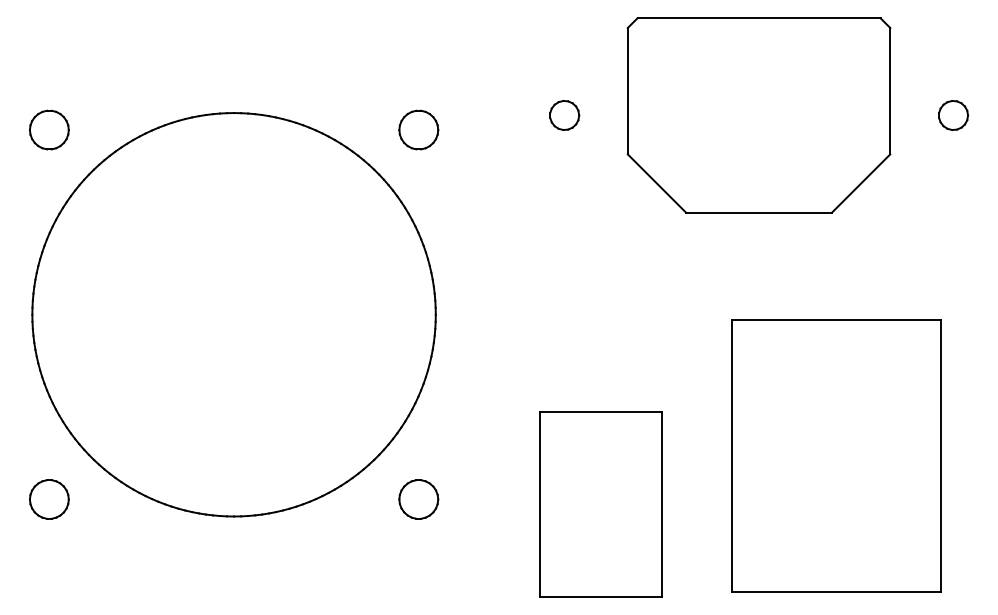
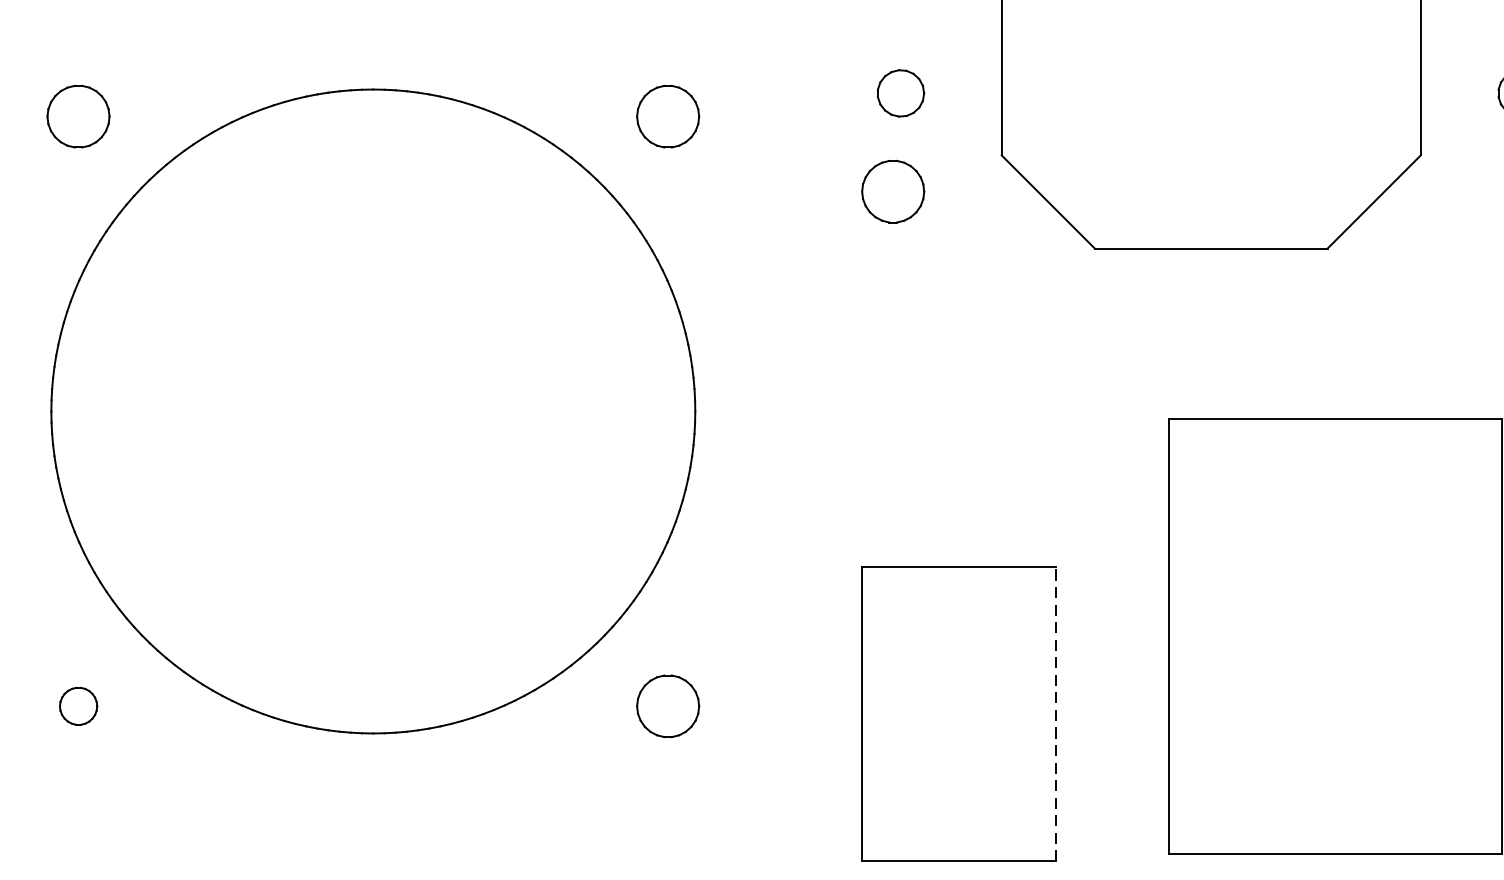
part: (559, 176) -> (892, 190), added
part: (49, 499) -> (78, 706), size x0.6
line: (661, 503) -> (1055, 712), solid -> dashed

